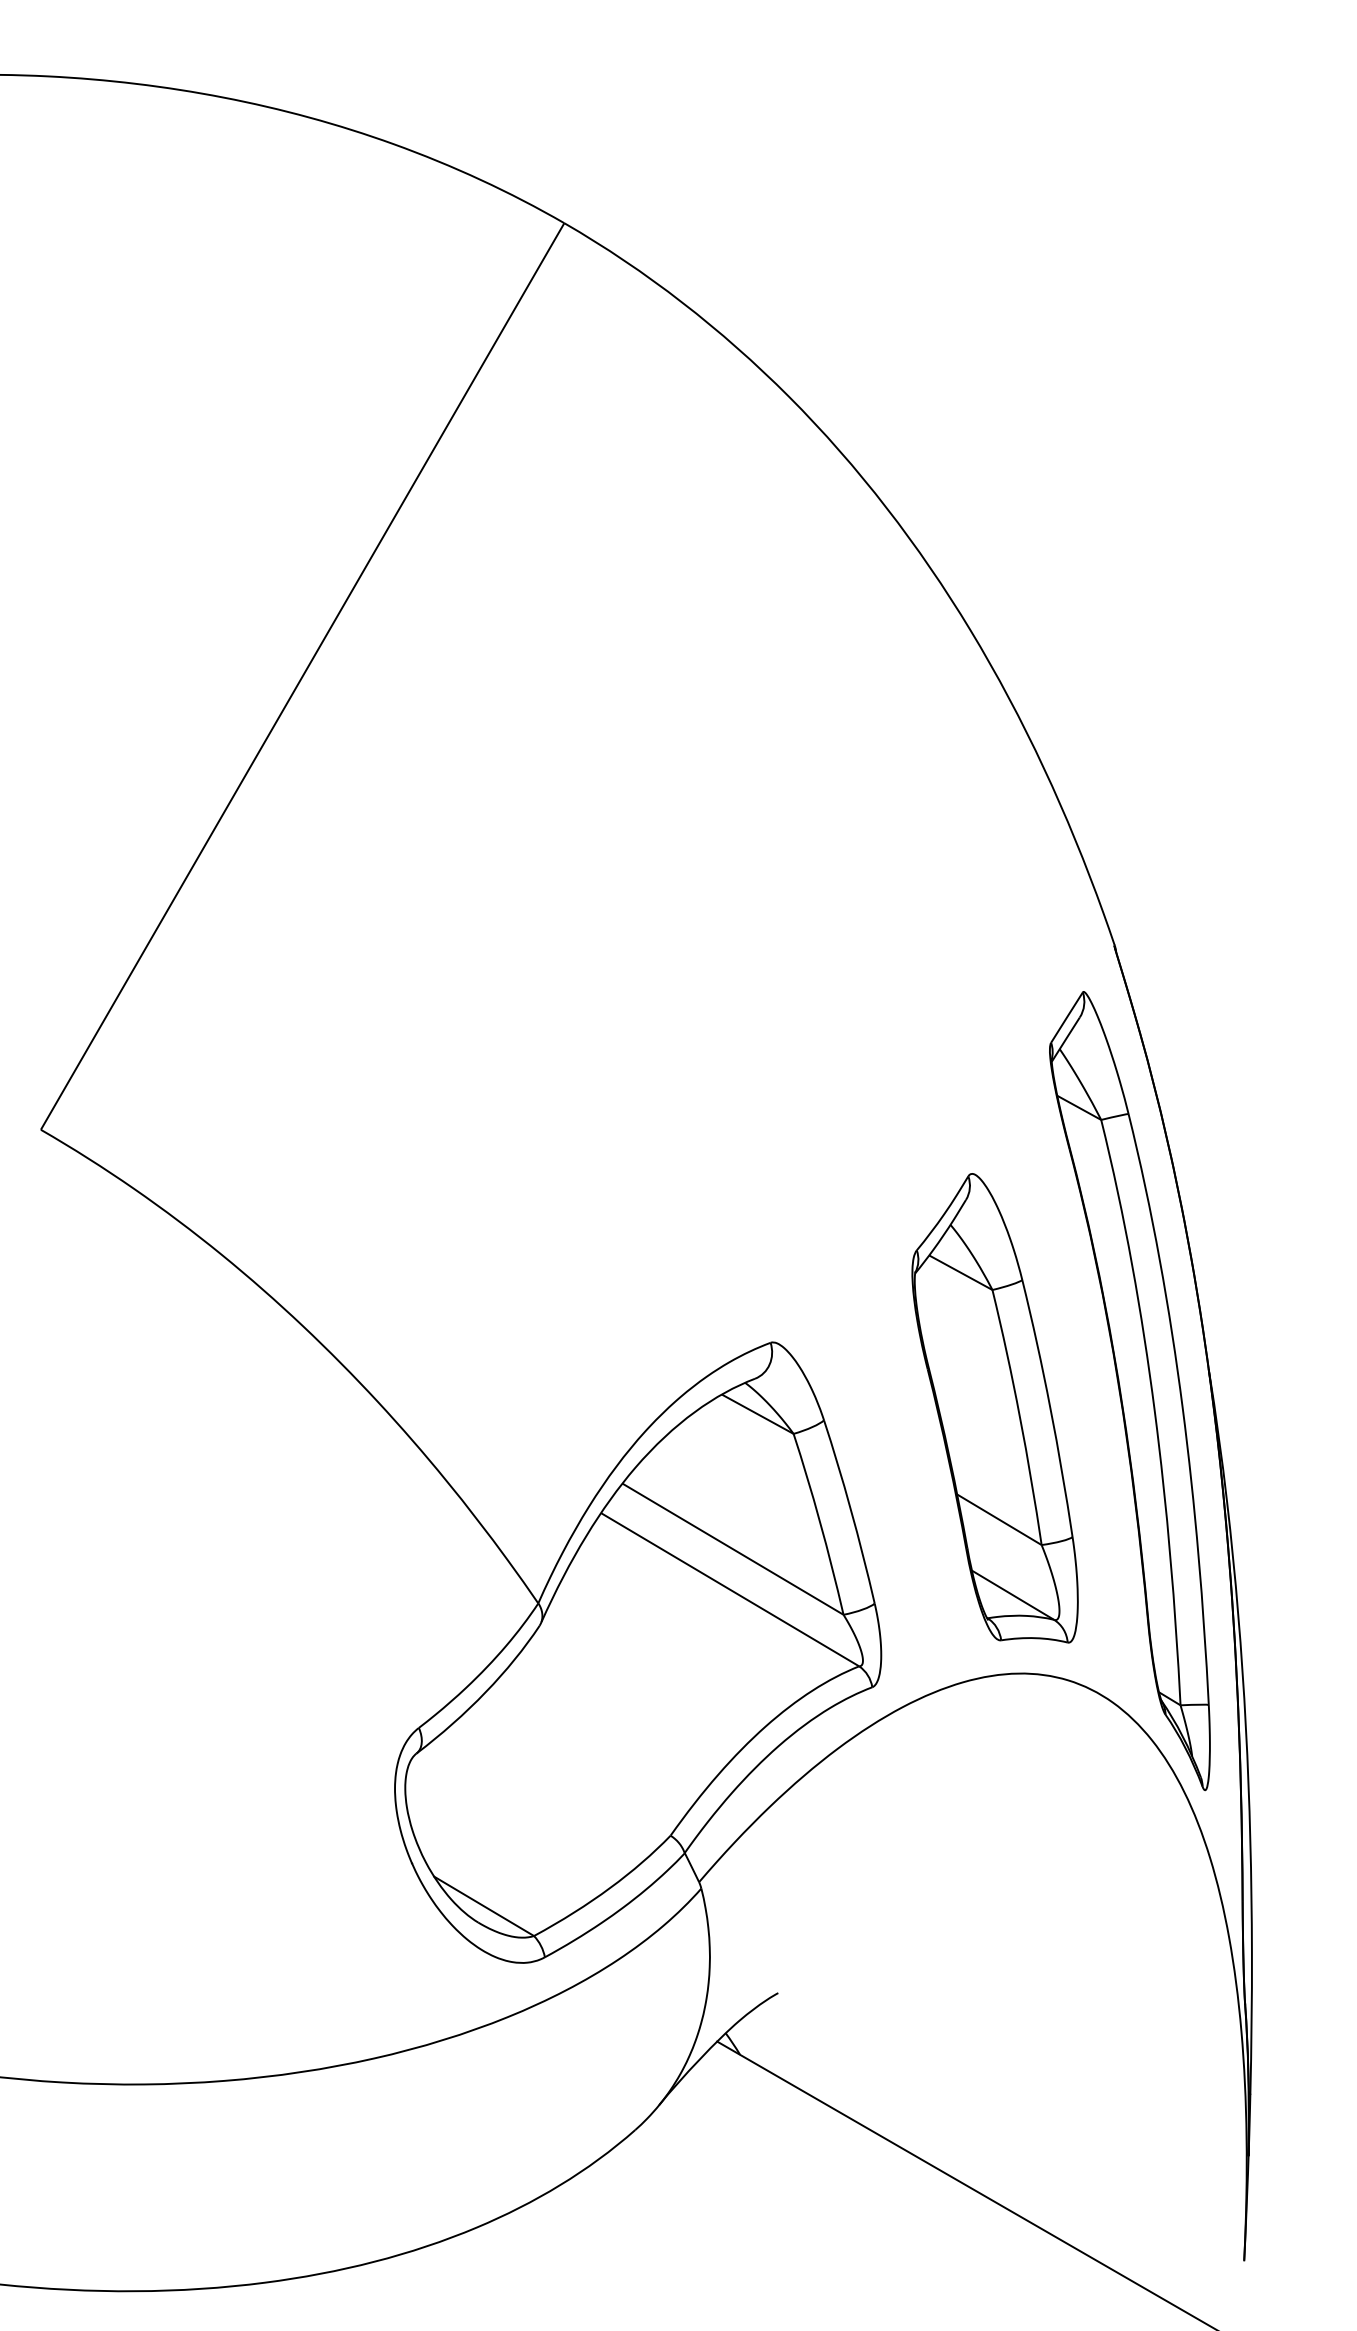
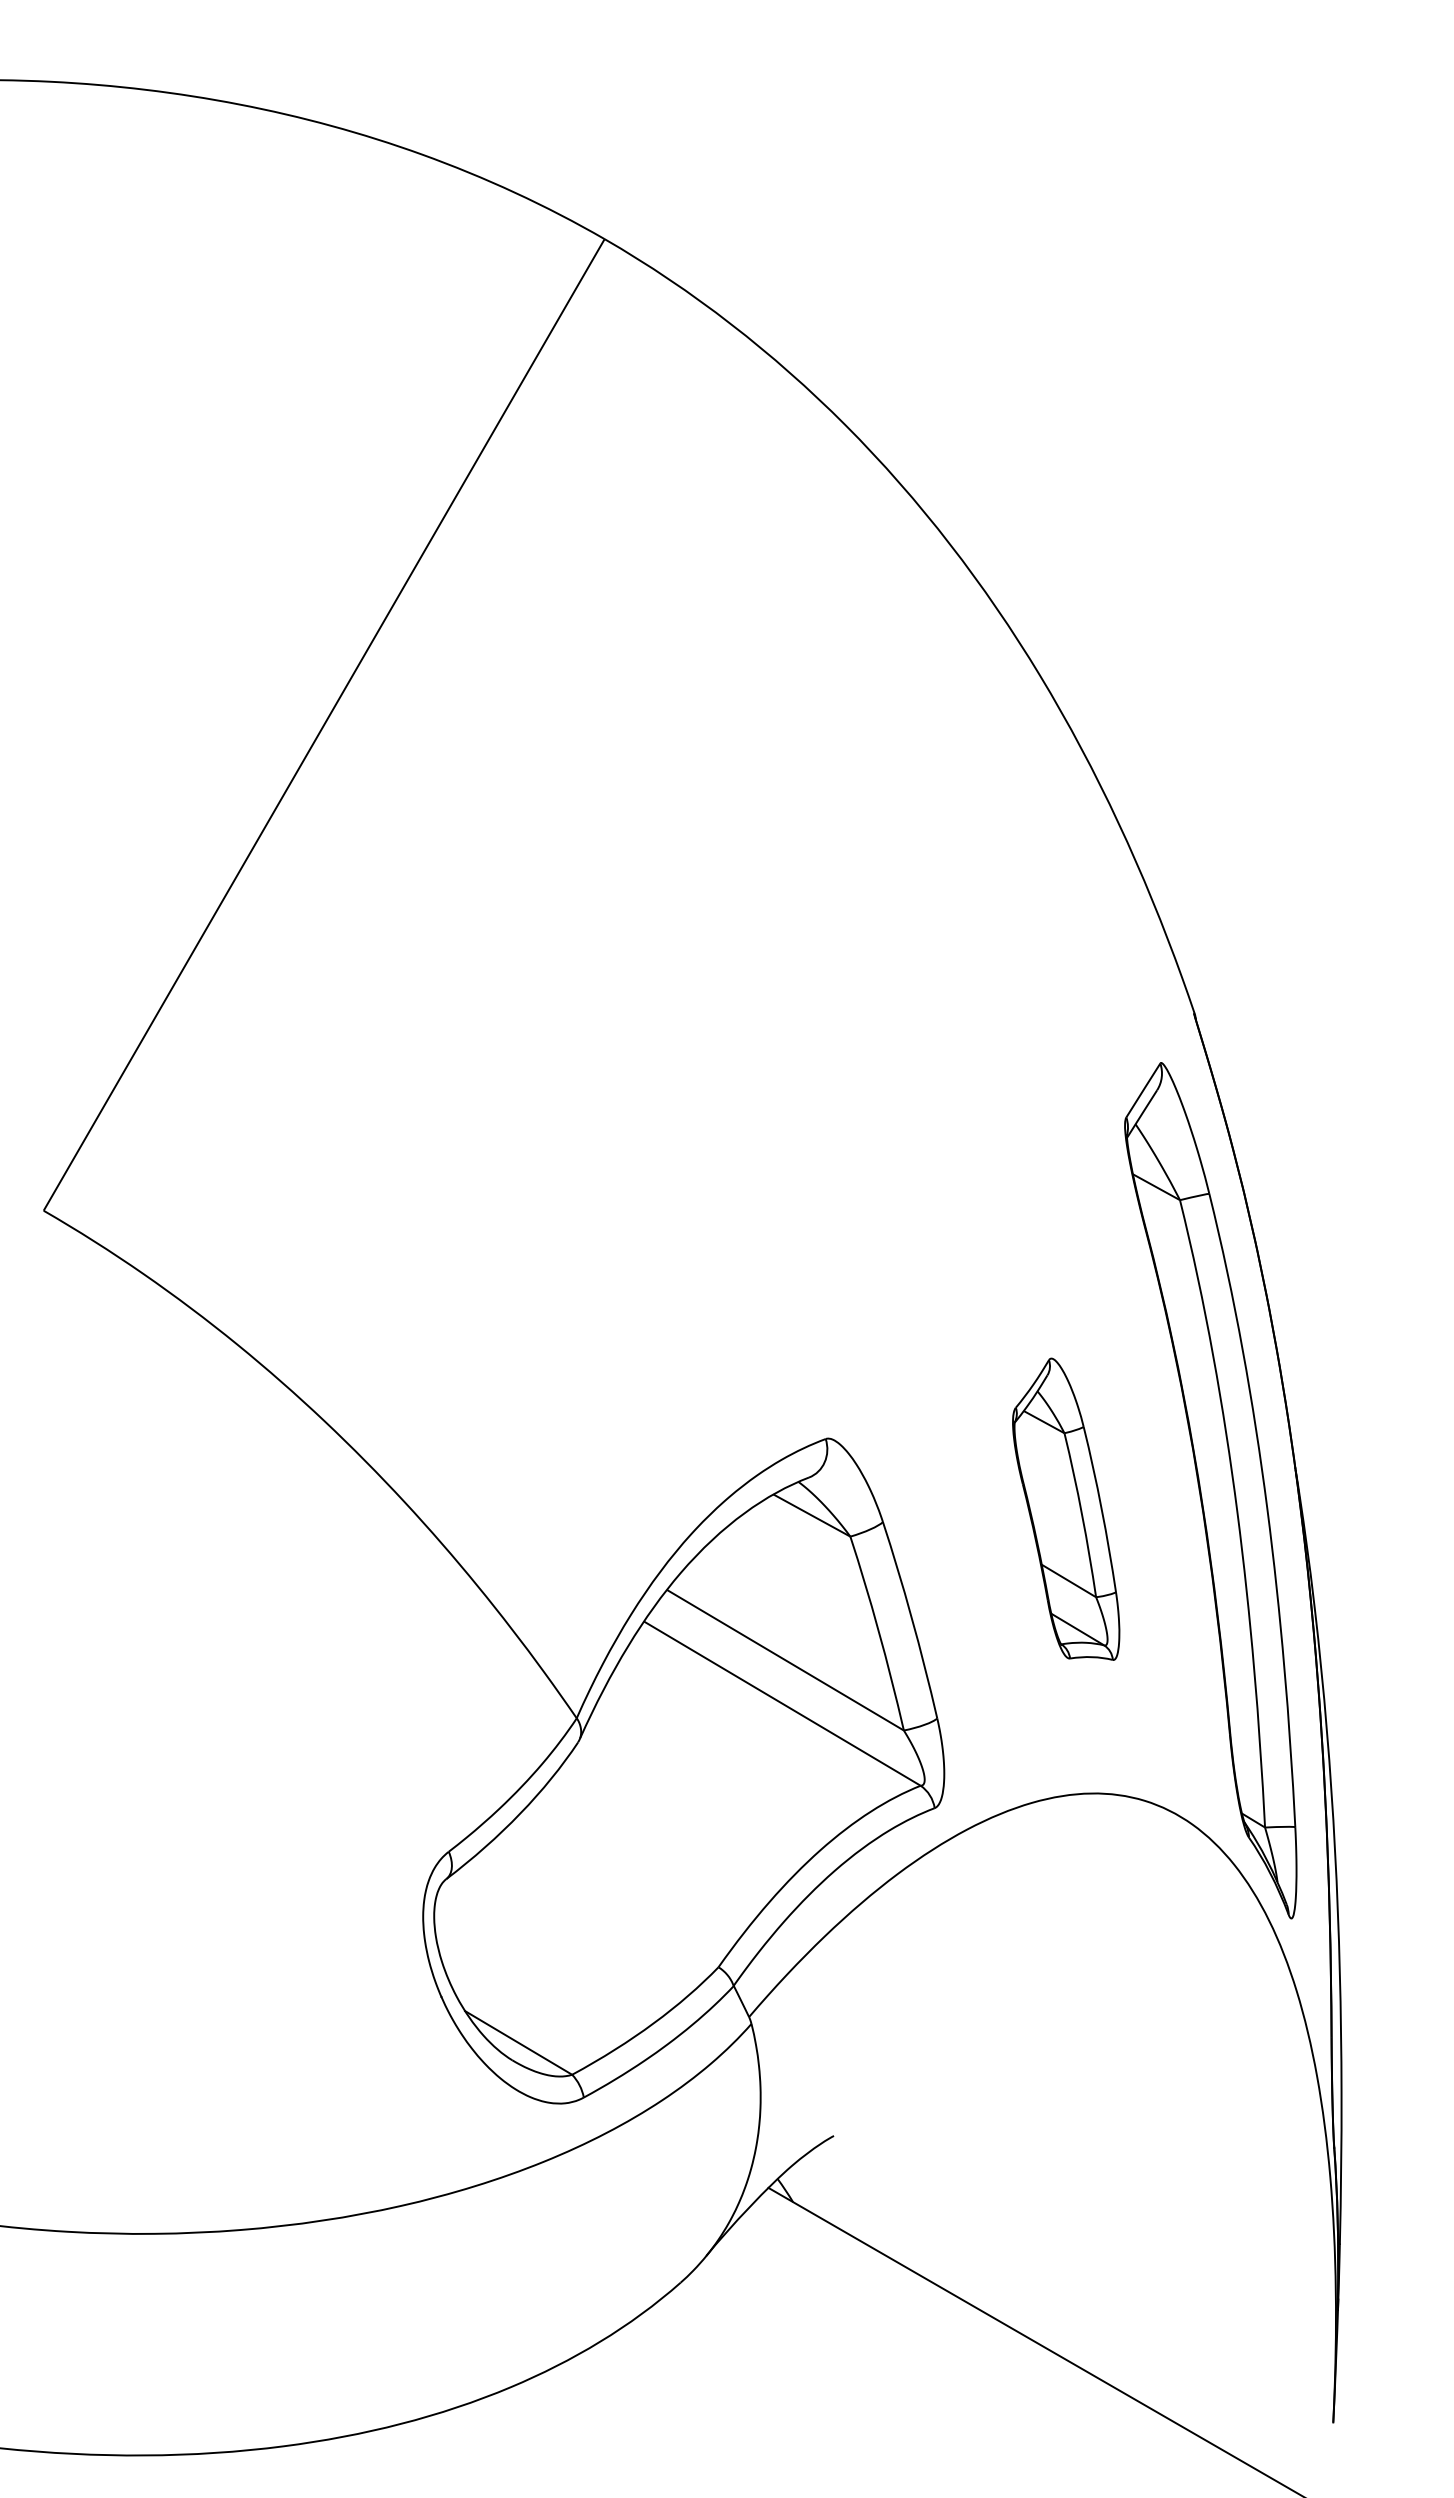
part: (994, 1408) -> (1065, 1509), size x0.6

